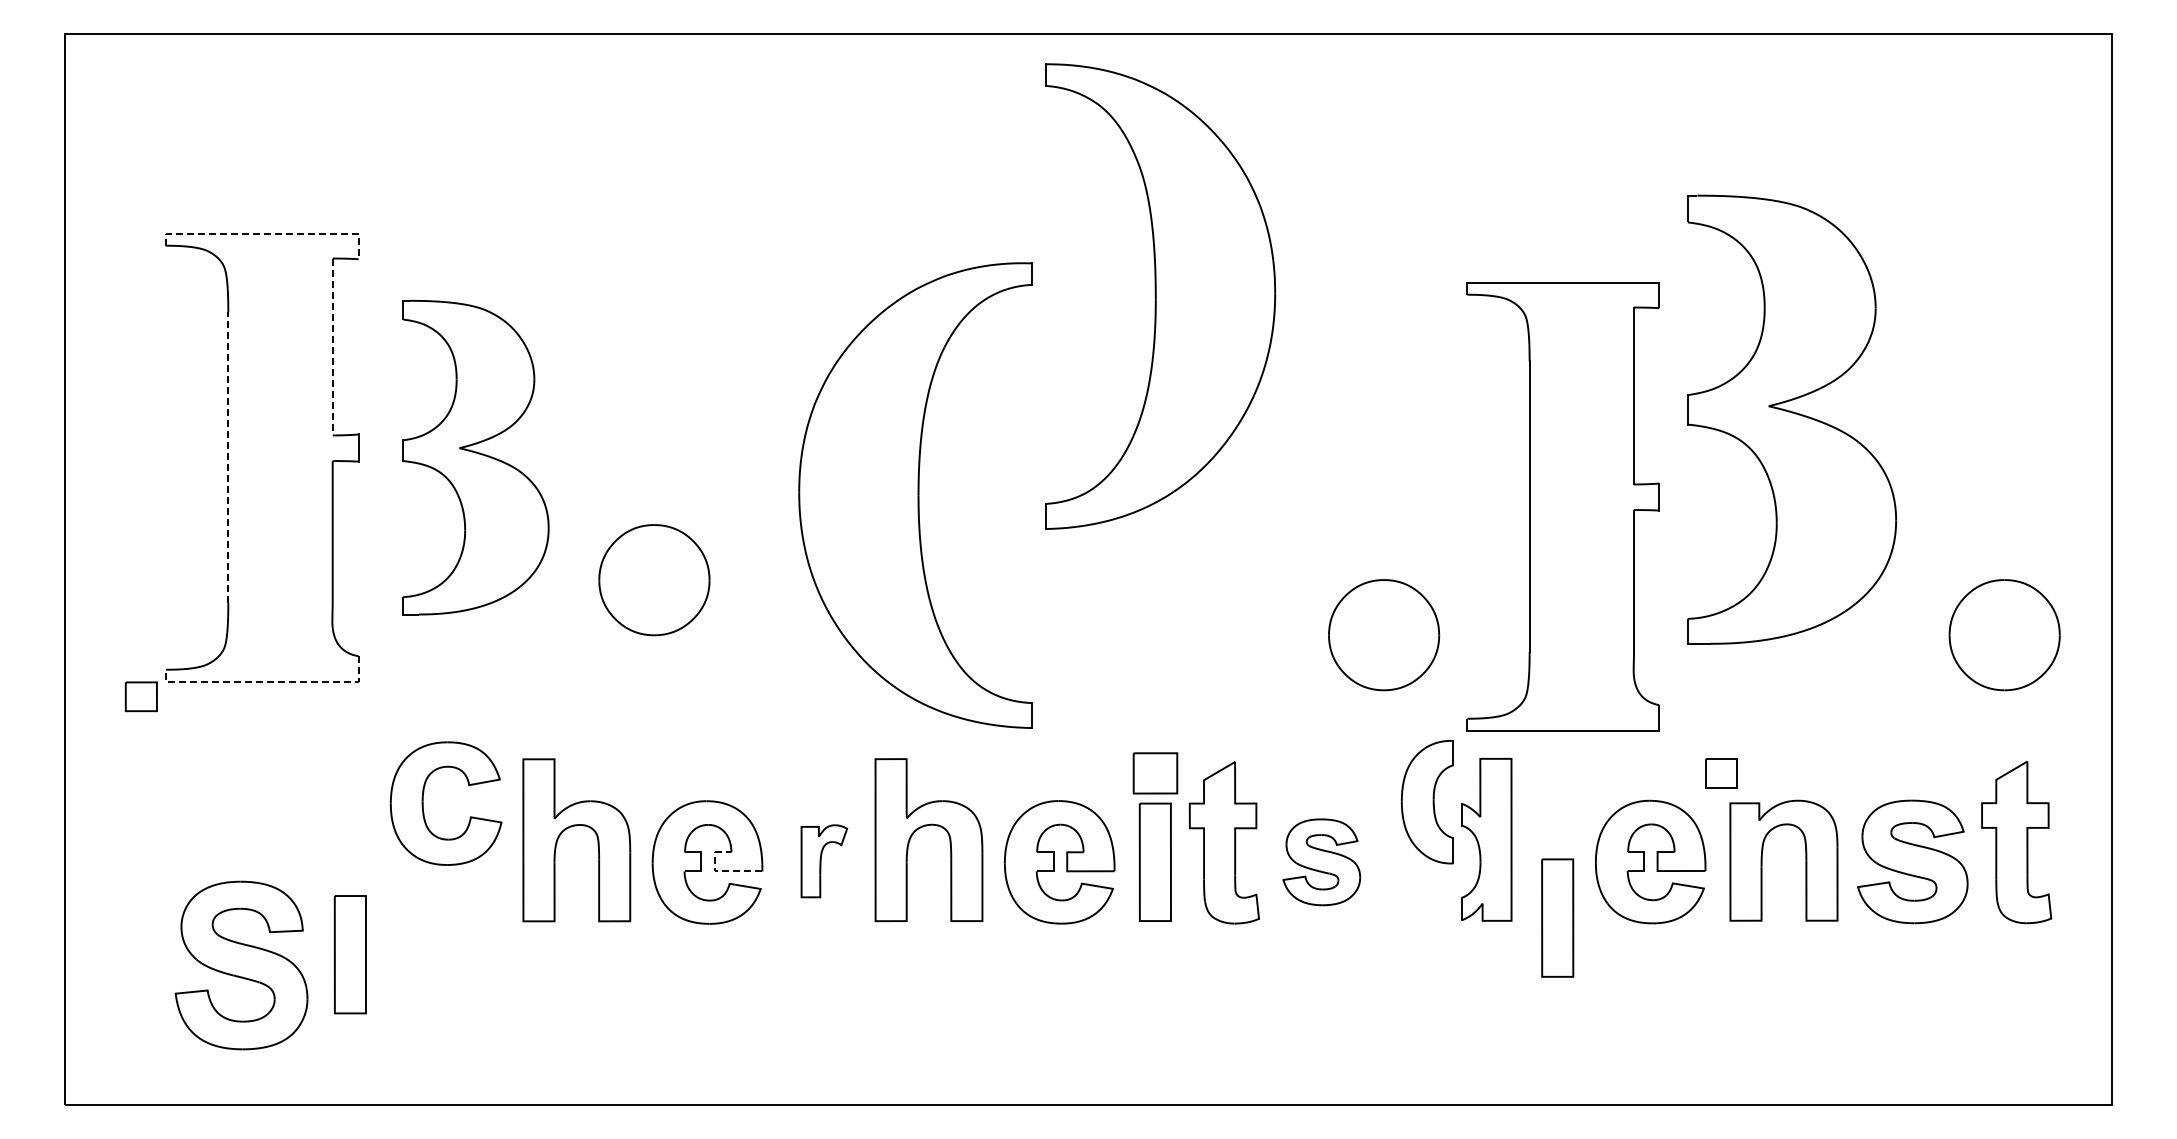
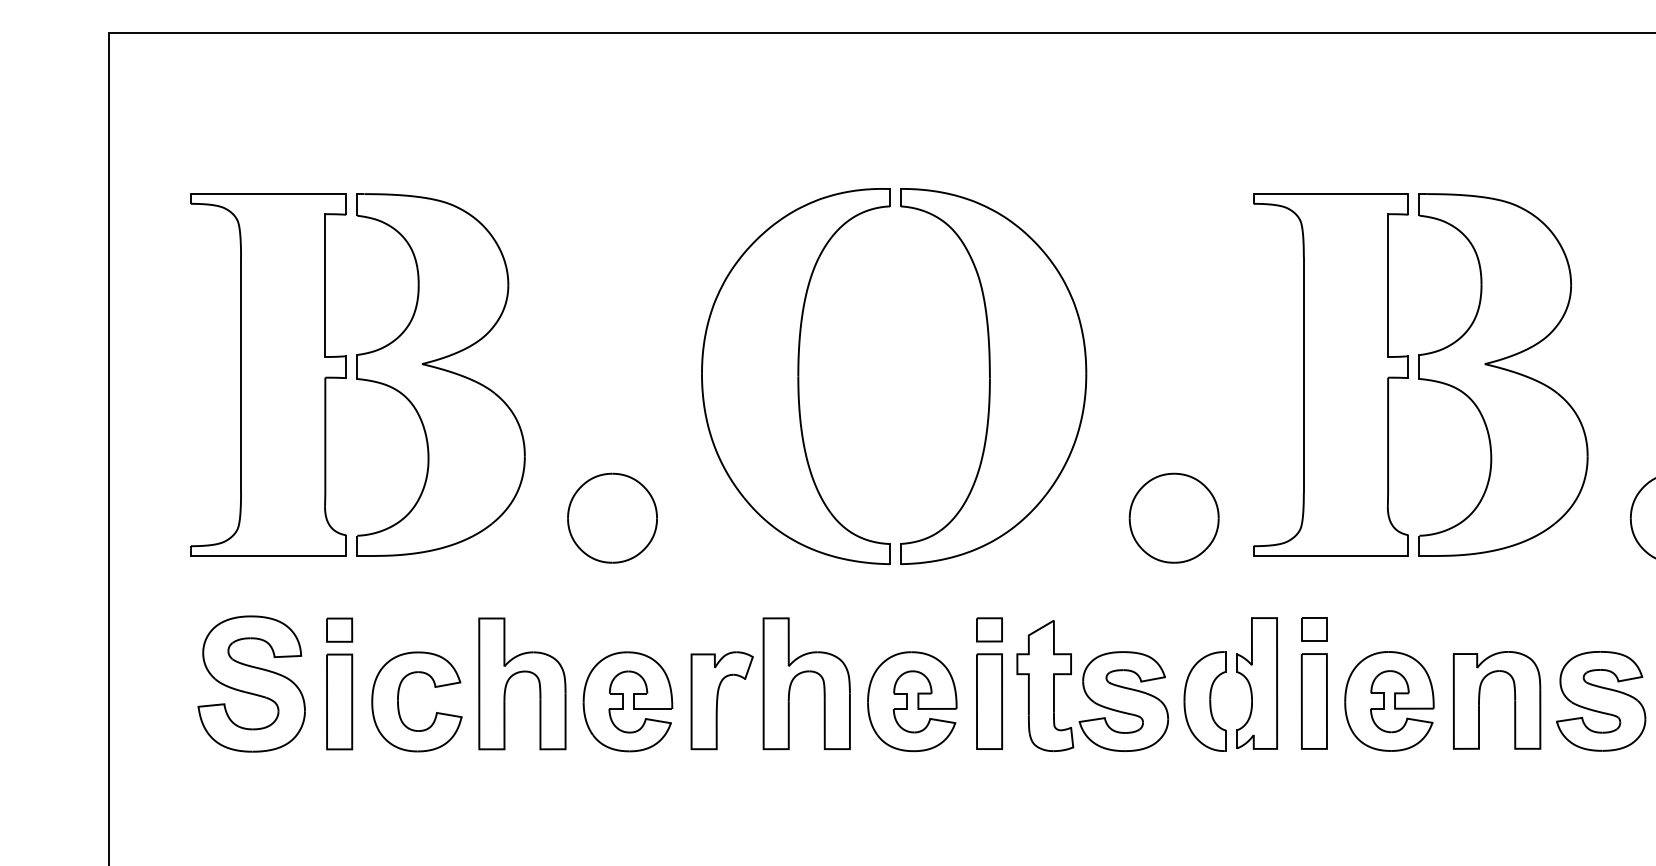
line: (268, 233) -> (273, 193), dashed -> solid
part: (1160, 296) -> (993, 376), moved
line: (332, 347) -> (325, 286), dashed -> solid
part: (1791, 419) -> (1503, 374), moved
line: (228, 457) -> (241, 374), dashed -> solid
part: (475, 457) -> (440, 374), size x1.43
part: (915, 495) -> (795, 376), moved
part: (1562, 506) -> (1330, 374), moved
part: (654, 580) -> (612, 518), moved
line: (268, 681) -> (273, 555), dashed -> solid
part: (140, 696) -> (338, 629), moved
part: (1154, 773) -> (988, 629), size x0.71
part: (1721, 773) -> (1314, 629), moved
part: (1426, 802) -> (1204, 701), moved
part: (423, 803) -> (398, 701), moved
part: (824, 861) -> (722, 701), size x1.67
part: (1321, 862) -> (1123, 701), size x1.43
line: (718, 871) -> (636, 709), dashed -> solid
part: (1557, 917) -> (1314, 701), moved
part: (349, 954) -> (338, 701), moved
part: (241, 965) -> (251, 684), moved

